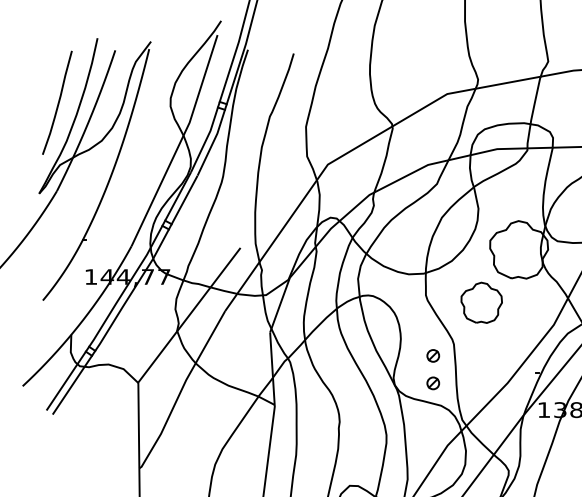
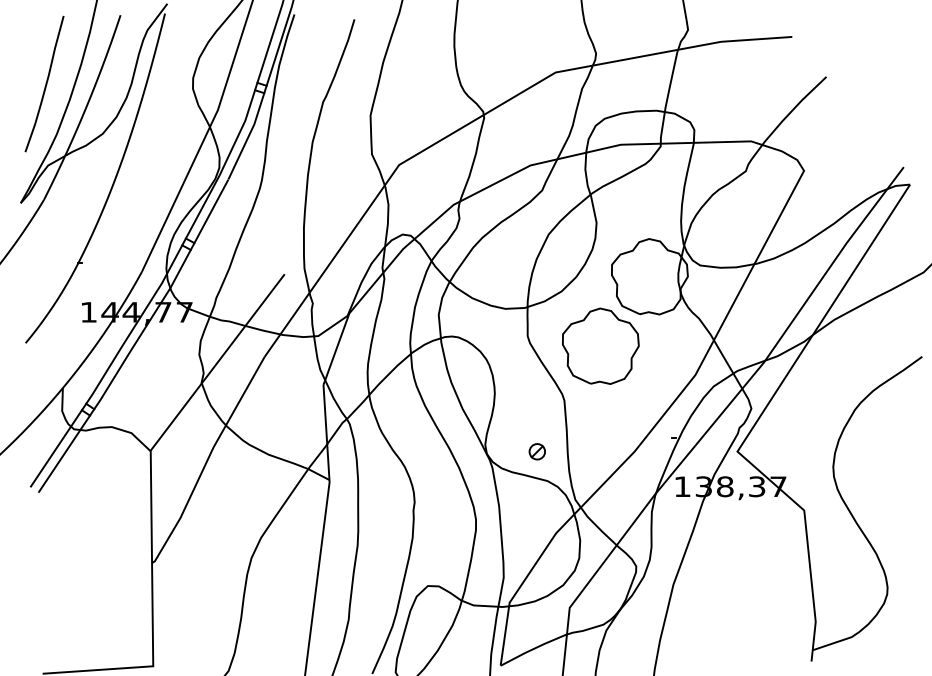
part: (481, 302) -> (600, 345), size x1.43
part: (432, 355) -> (536, 415), removed

